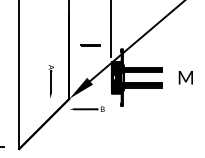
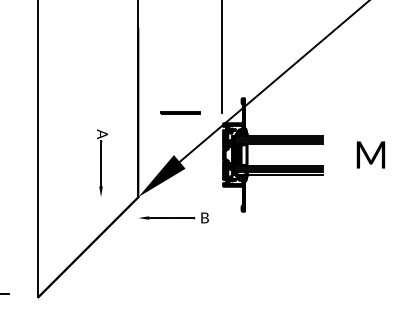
line: (90, 45) -> (180, 112), moved

